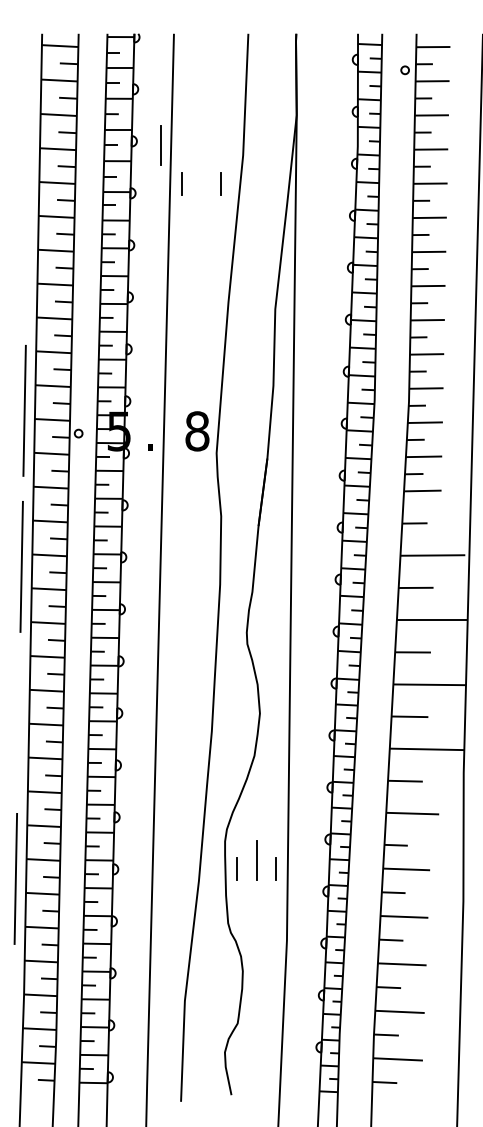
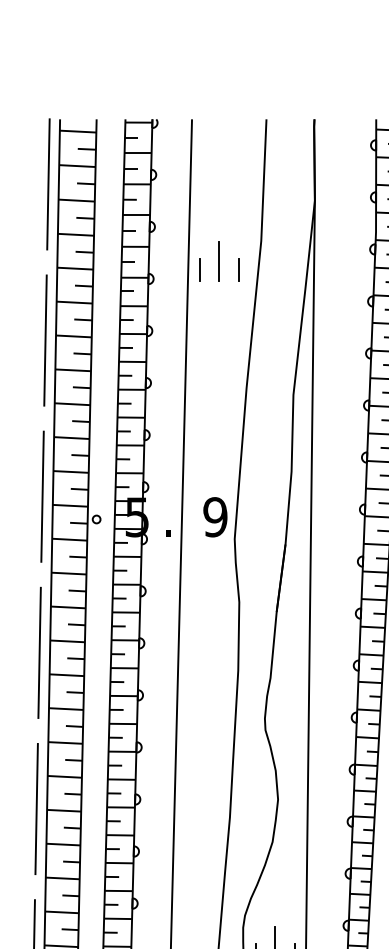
line: (30, 98) -> (48, 184), added
line: (160, 145) -> (218, 261), moved
line: (27, 254) -> (45, 340), added
text: (197, 431) -> (215, 517), 8 -> 9
line: (18, 722) -> (36, 808), added

